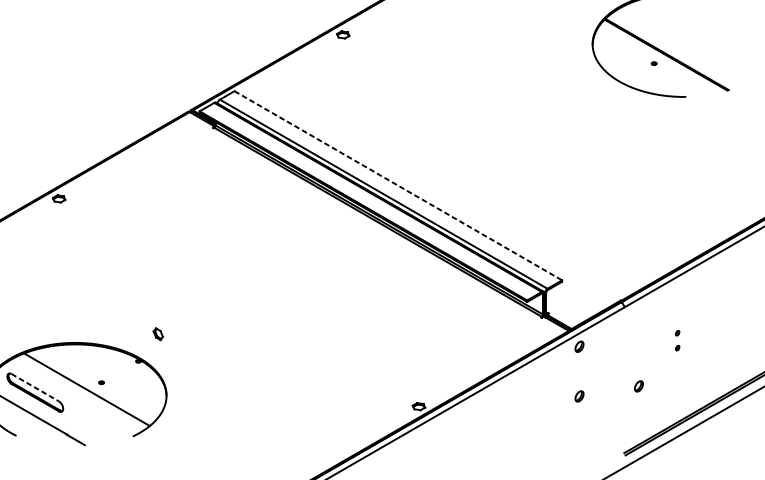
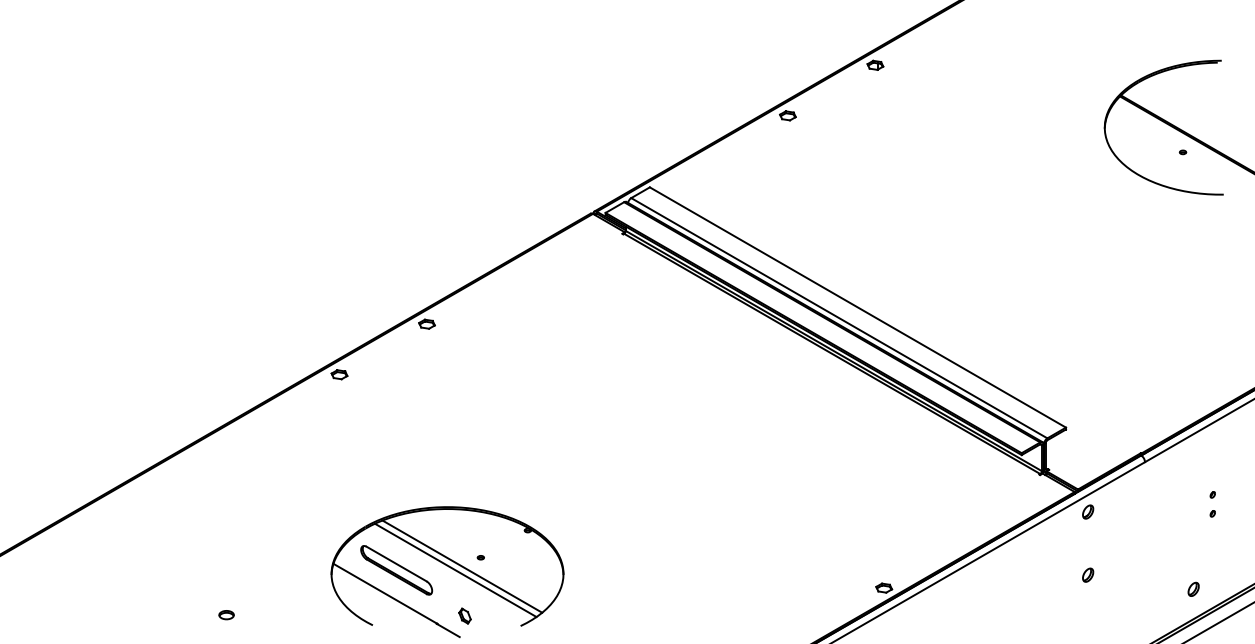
line: (398, 185) -> (858, 307), dashed -> solid
part: (157, 333) -> (464, 615), moved
part: (638, 385) -> (1193, 588), moved
line: (35, 388) -> (396, 564), dashed -> solid
line: (81, 392) -> (455, 570), added

